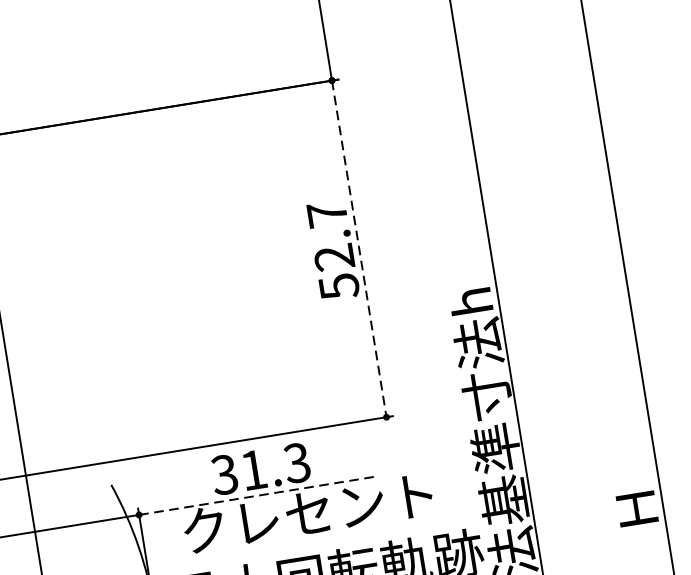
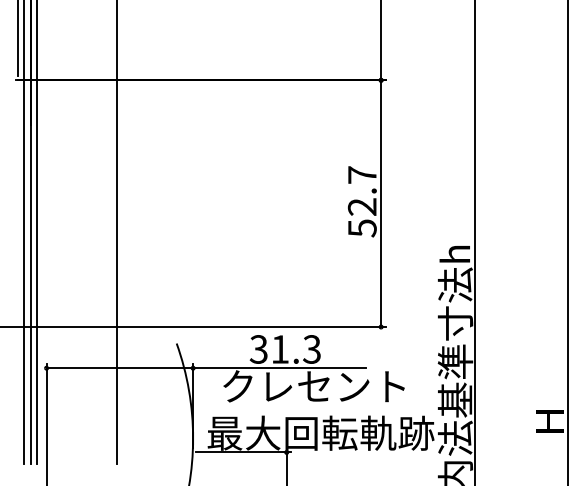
line: (359, 249) -> (381, 204), dashed -> solid
line: (257, 496) -> (279, 368), dashed -> solid

